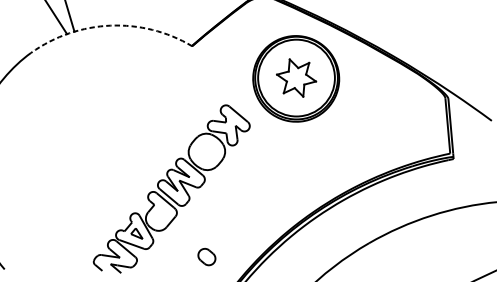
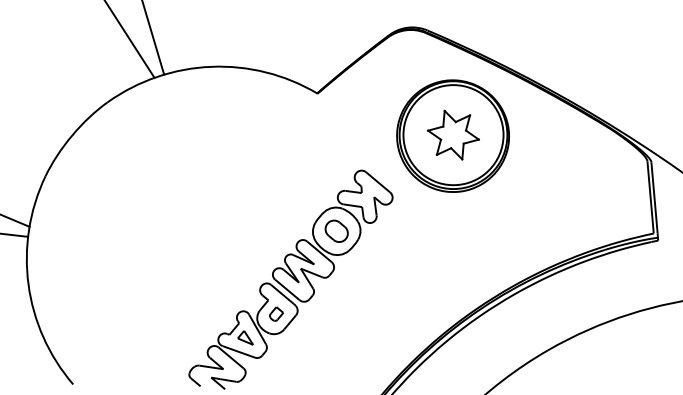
arc: (110, 25) -> (211, 66), dashed -> solid
part: (160, 214) -> (276, 313), added
part: (206, 256) -> (336, 230), moved

